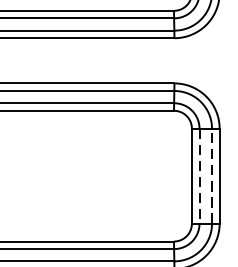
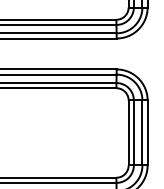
line: (199, 175) -> (133, 132), dashed -> solid
line: (212, 175) -> (142, 132), dashed -> solid

